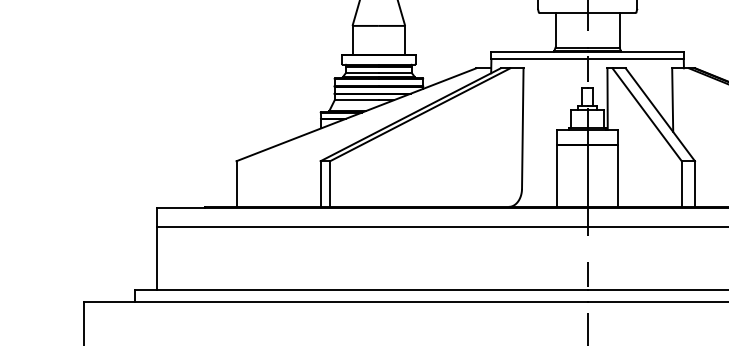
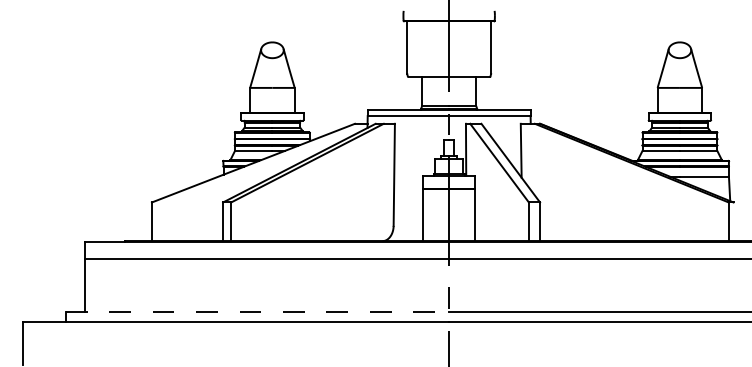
line: (361, 289) -> (257, 311), solid -> dashed

